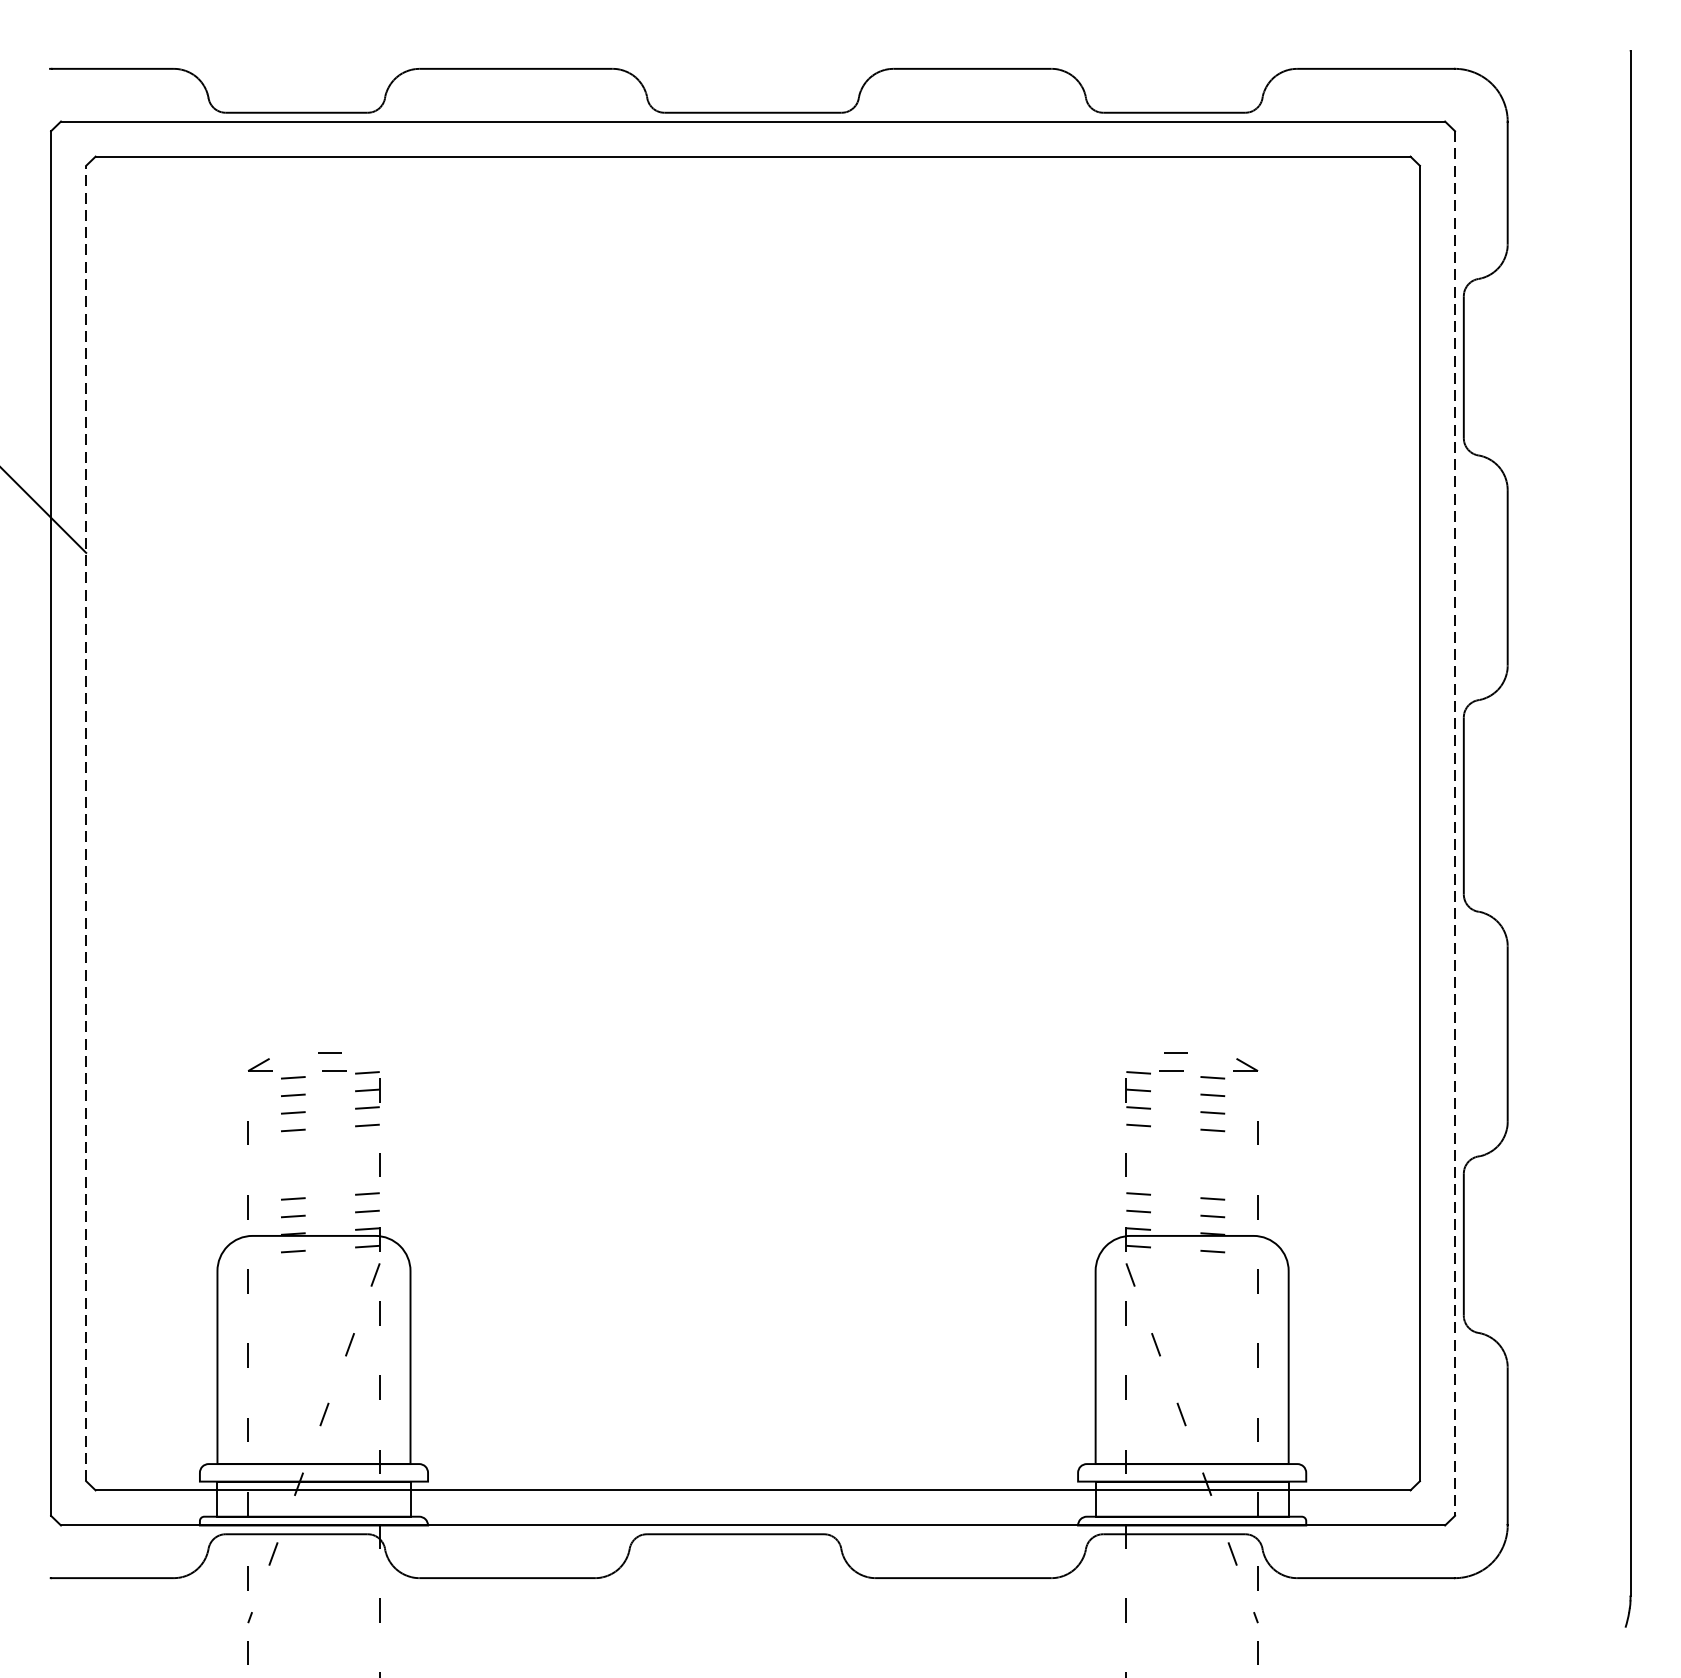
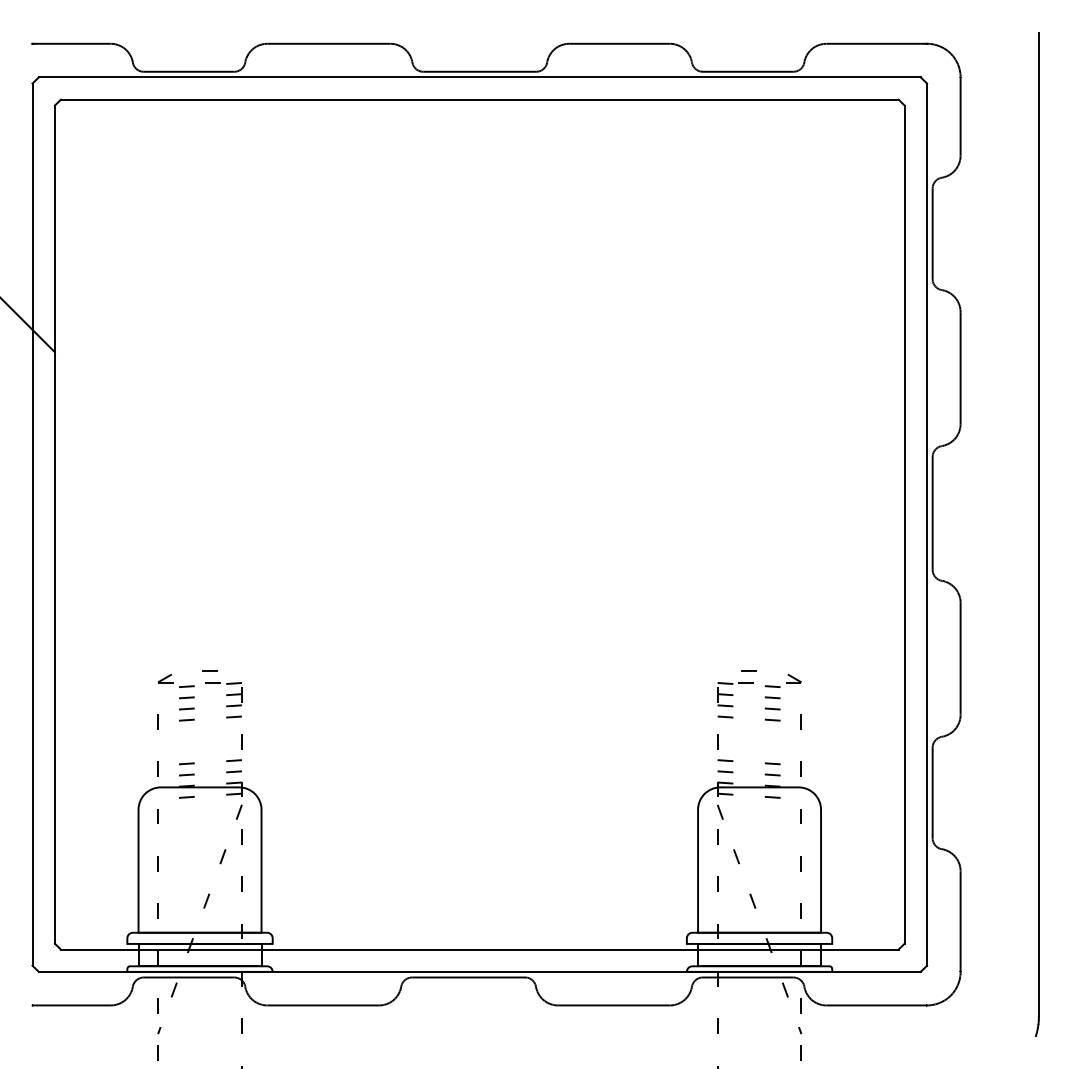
line: (85, 823) -> (54, 524), dashed -> solid
line: (1455, 824) -> (927, 525), dashed -> solid

